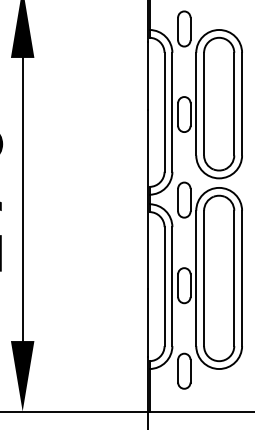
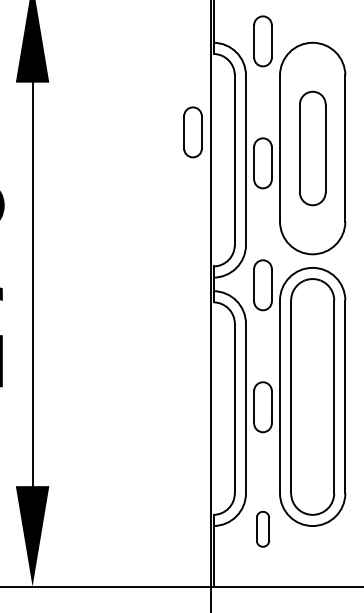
part: (134, 92) -> (192, 132), added
part: (219, 104) -> (312, 148), size x0.6
part: (183, 371) -> (262, 529), size x0.7

